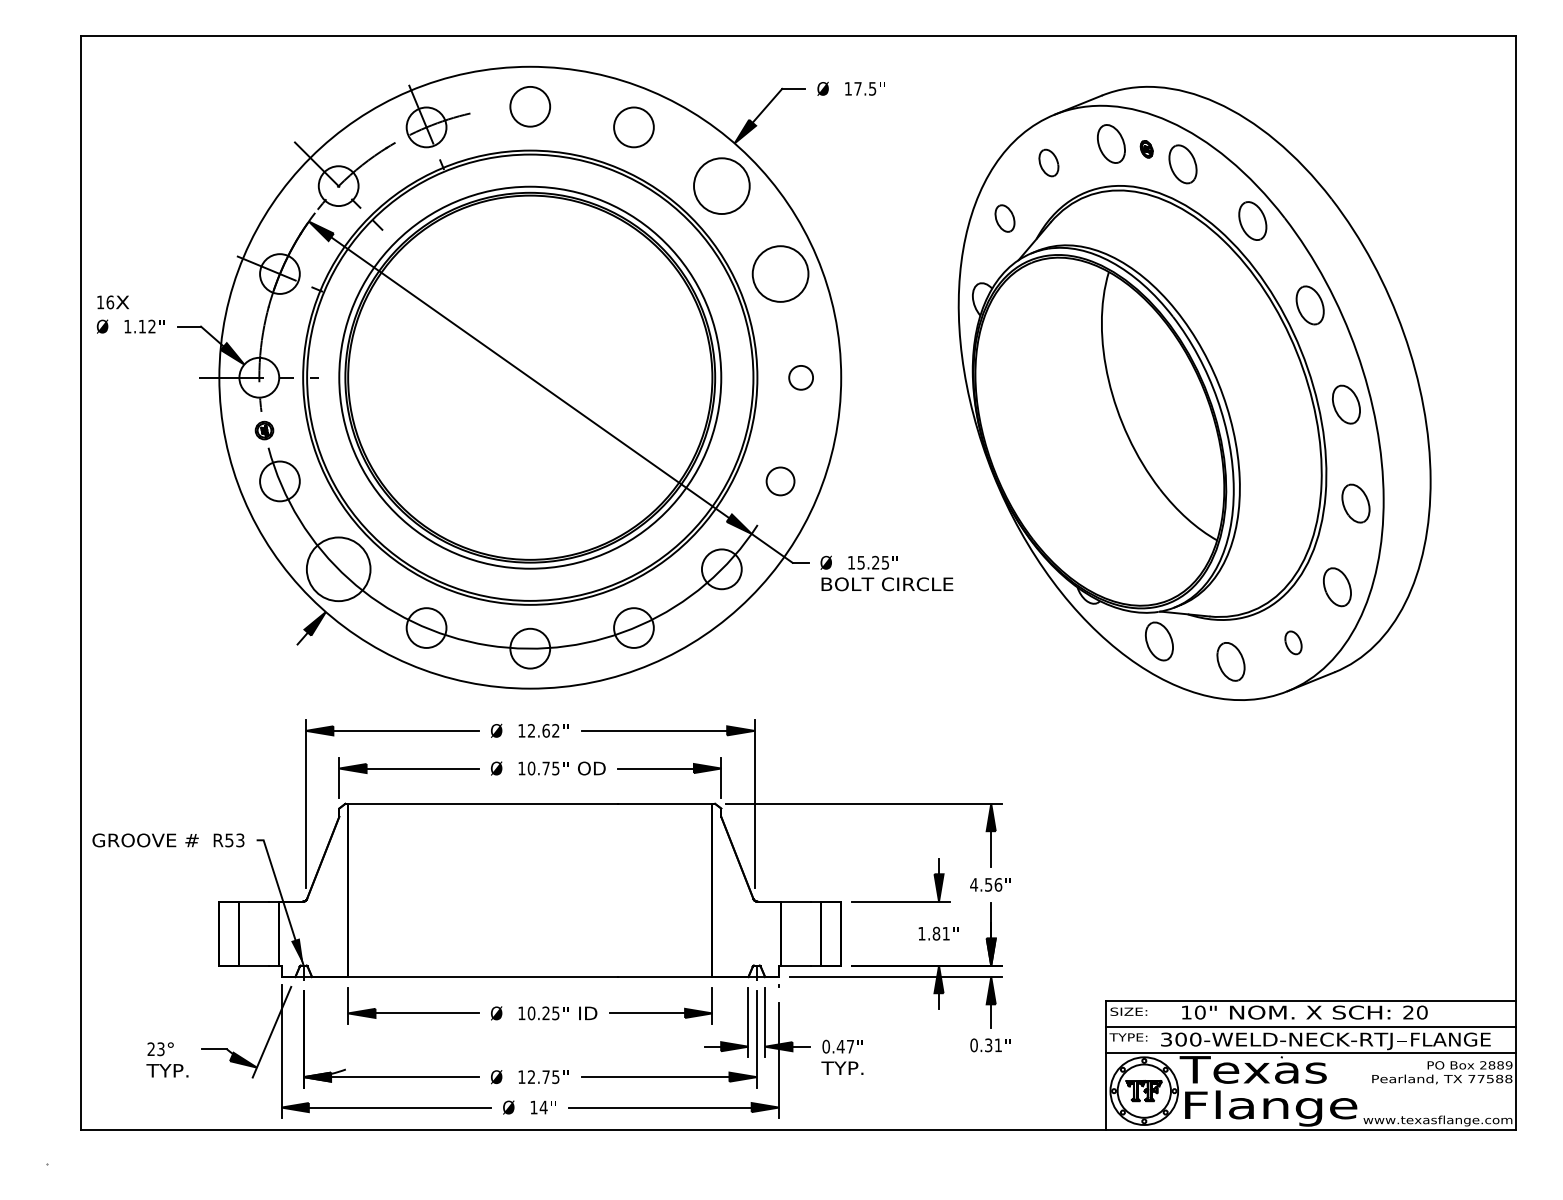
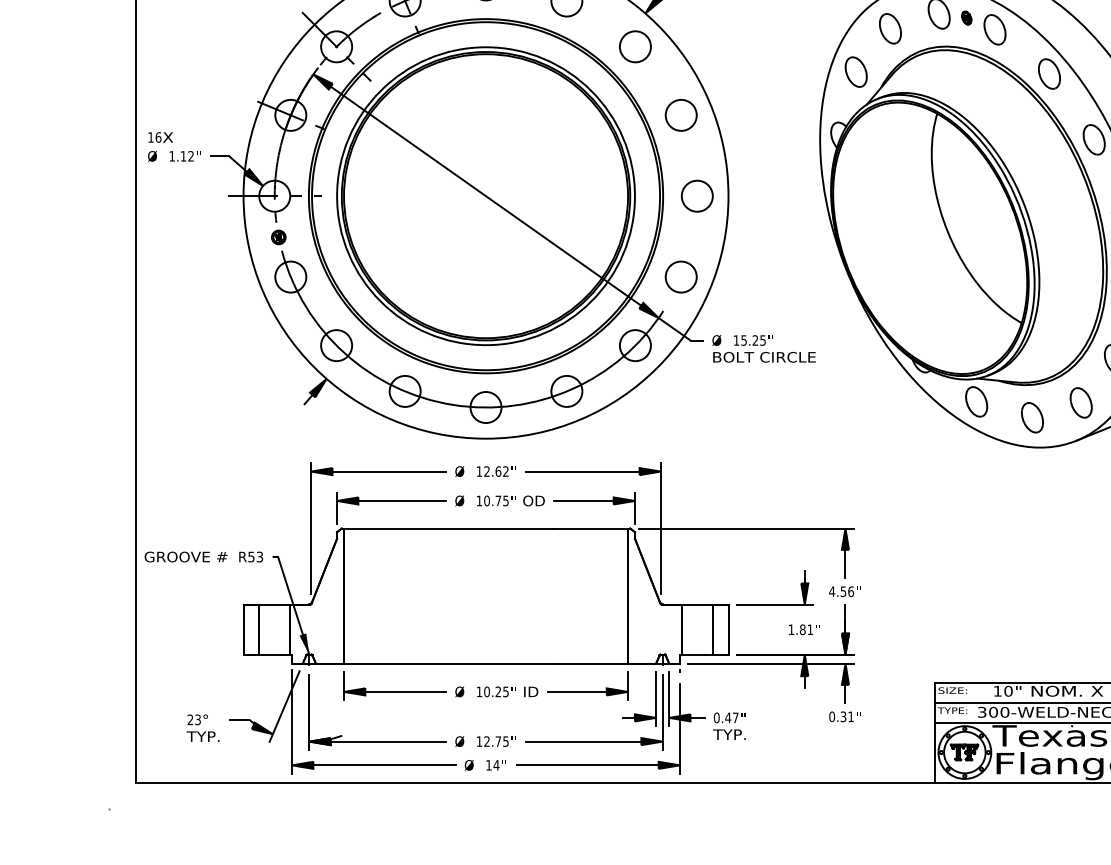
part: (1048, 162) -> (890, 28), size x1.43
circle: (721, 186) -> (635, 47), size x0.71
part: (1004, 218) -> (855, 72), size x1.43
circle: (780, 273) -> (681, 114), size x0.71
circle: (800, 377) -> (696, 196), size x1.67
circle: (780, 481) -> (681, 277), size x1.43
circle: (338, 569) -> (336, 345), size x0.62
part: (1293, 642) -> (1081, 402), size x1.67

